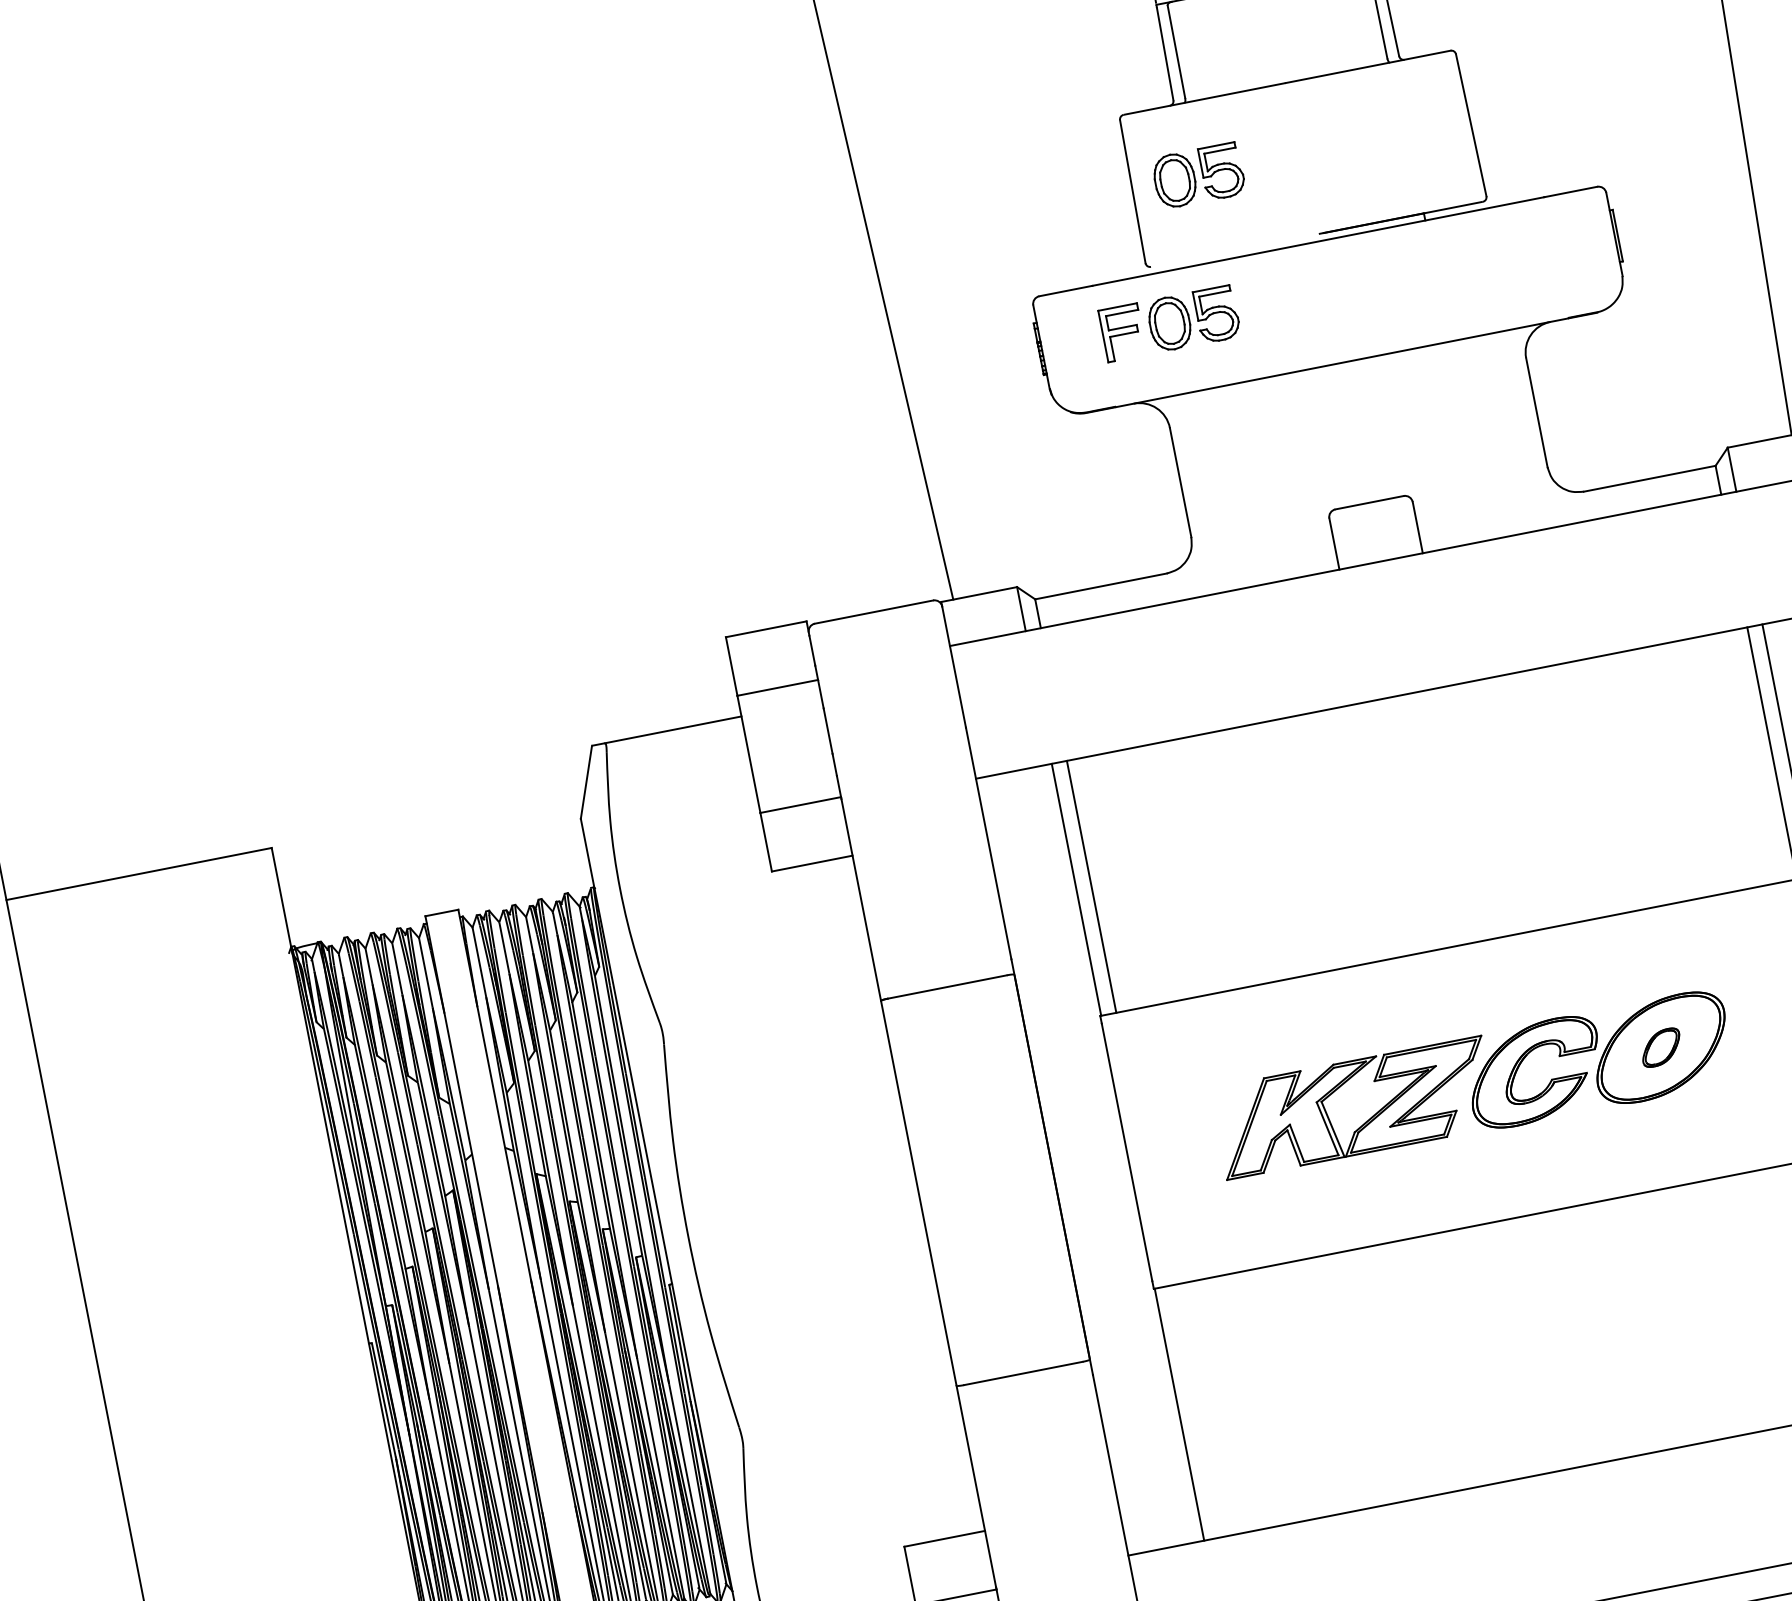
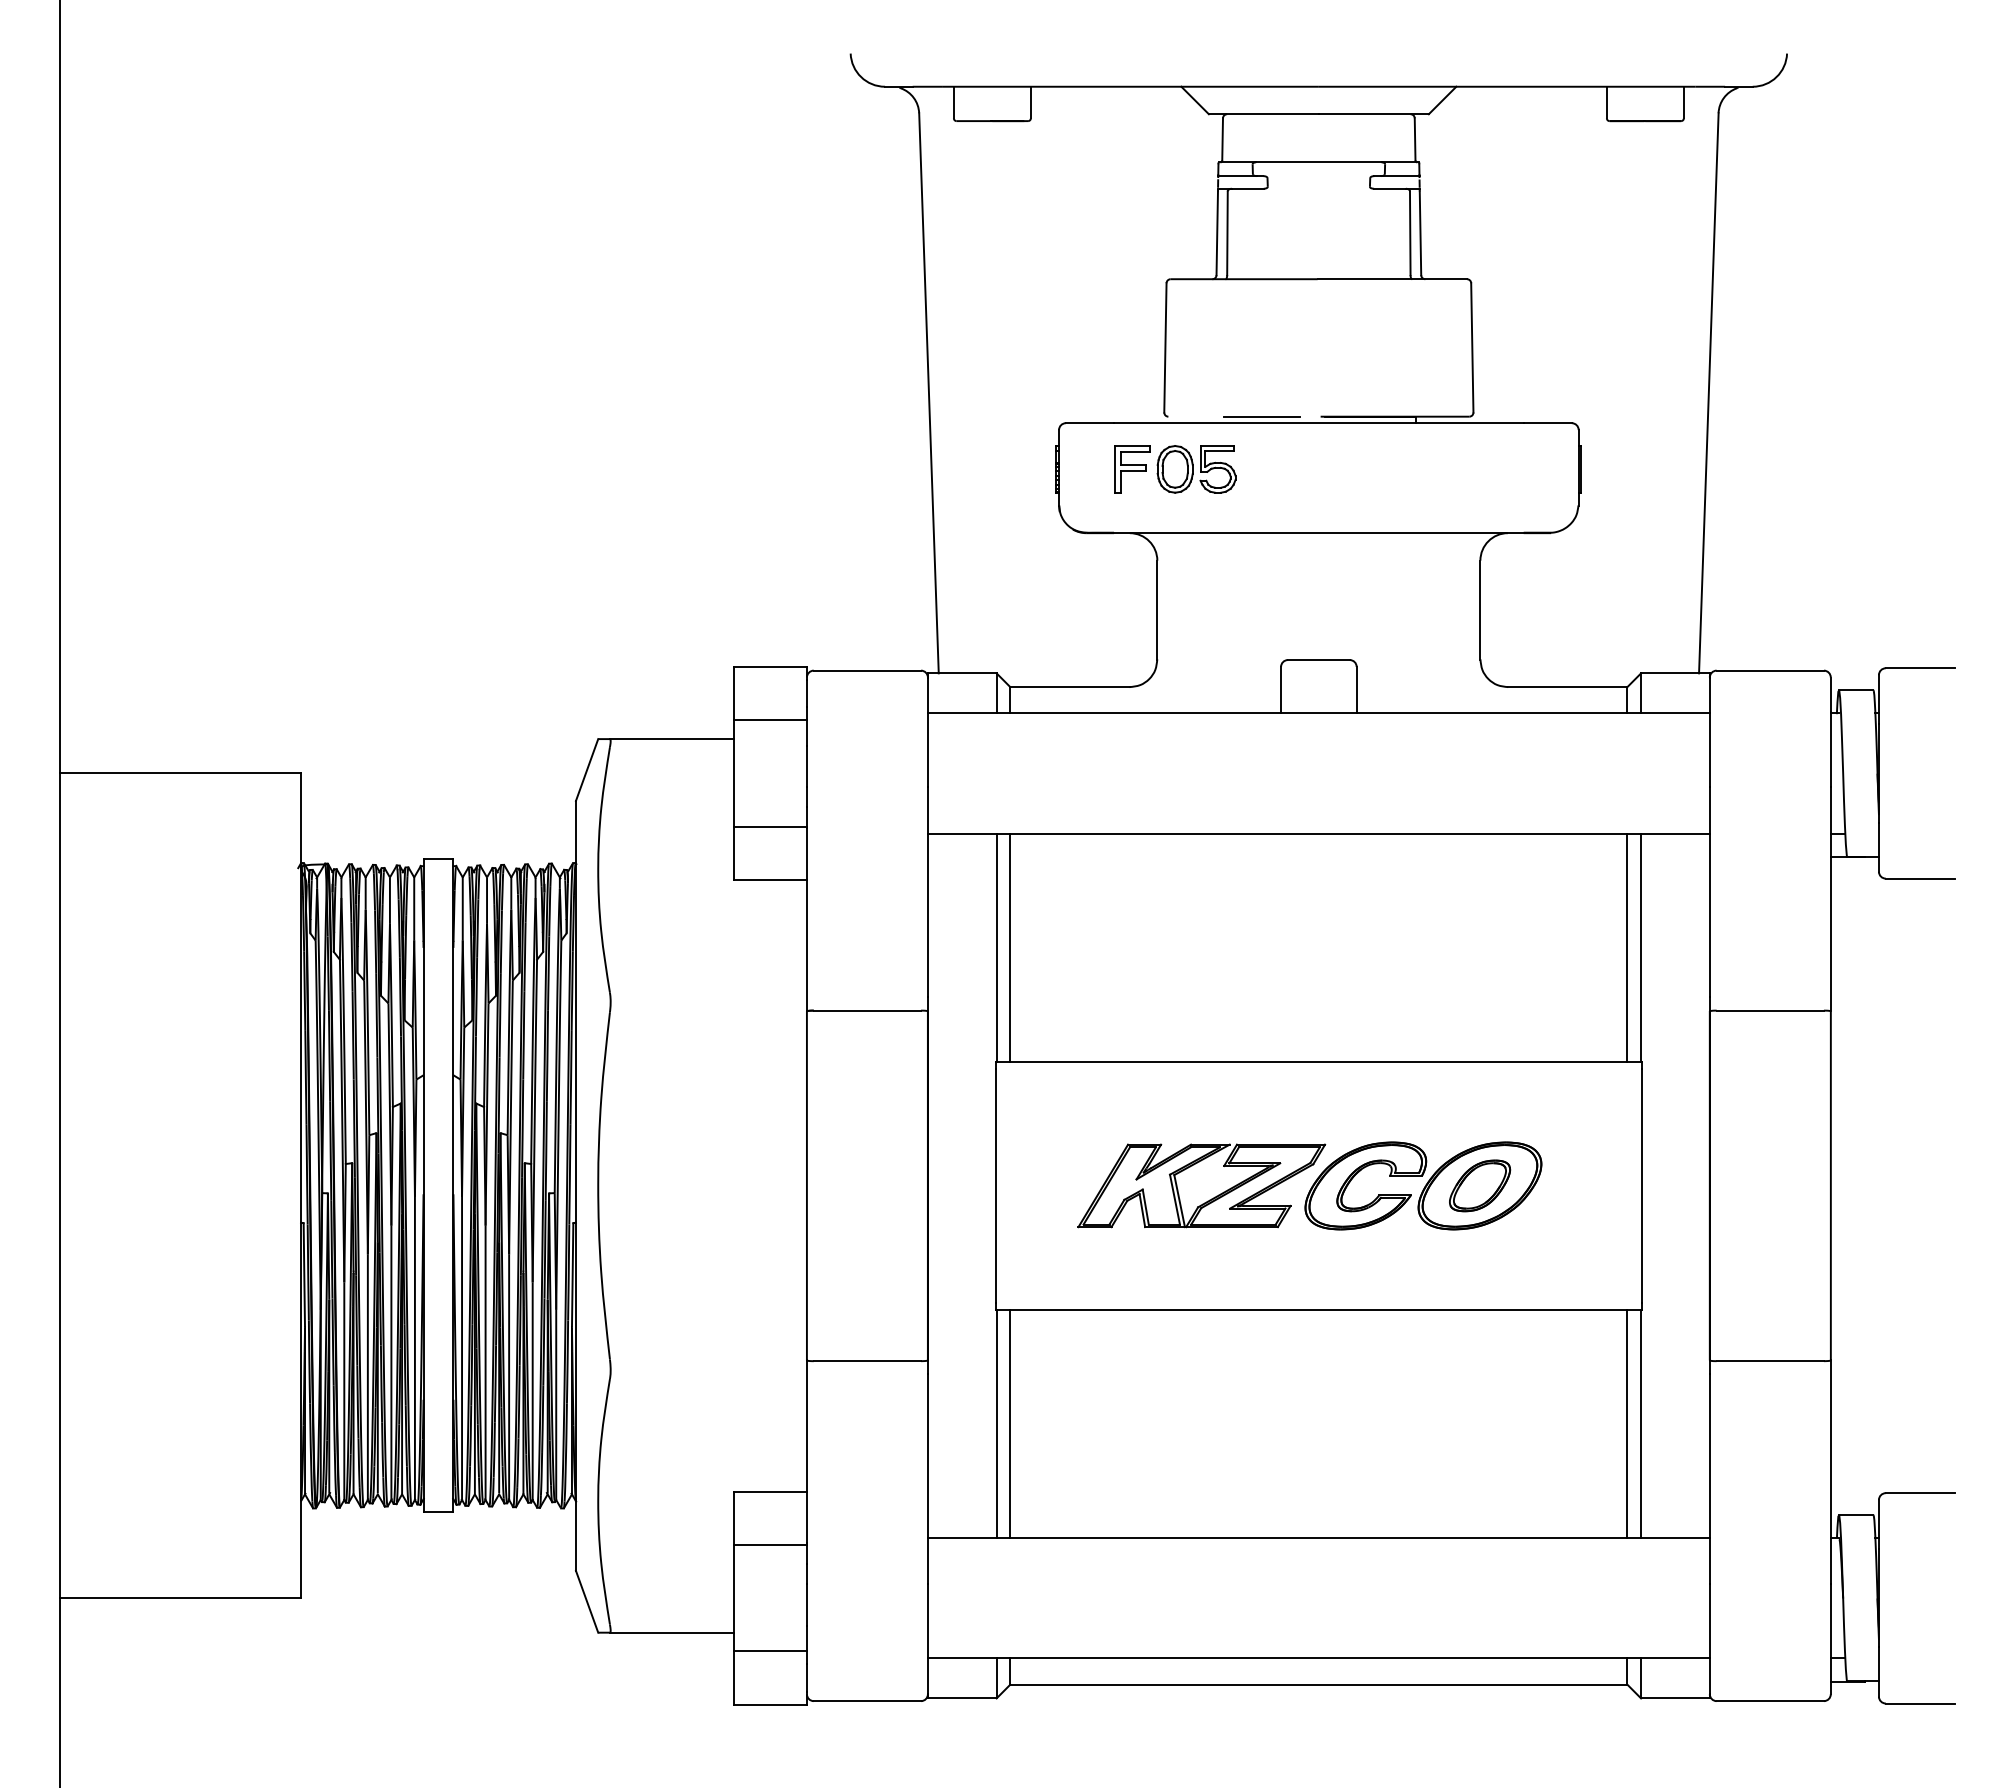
part: (1198, 176) -> (1225, 345), removed
line: (1253, 246) -> (1261, 416), added
part: (1661, 1047) -> (1480, 1185), size x1.67
line: (1194, 1411) -> (1010, 1423), added

